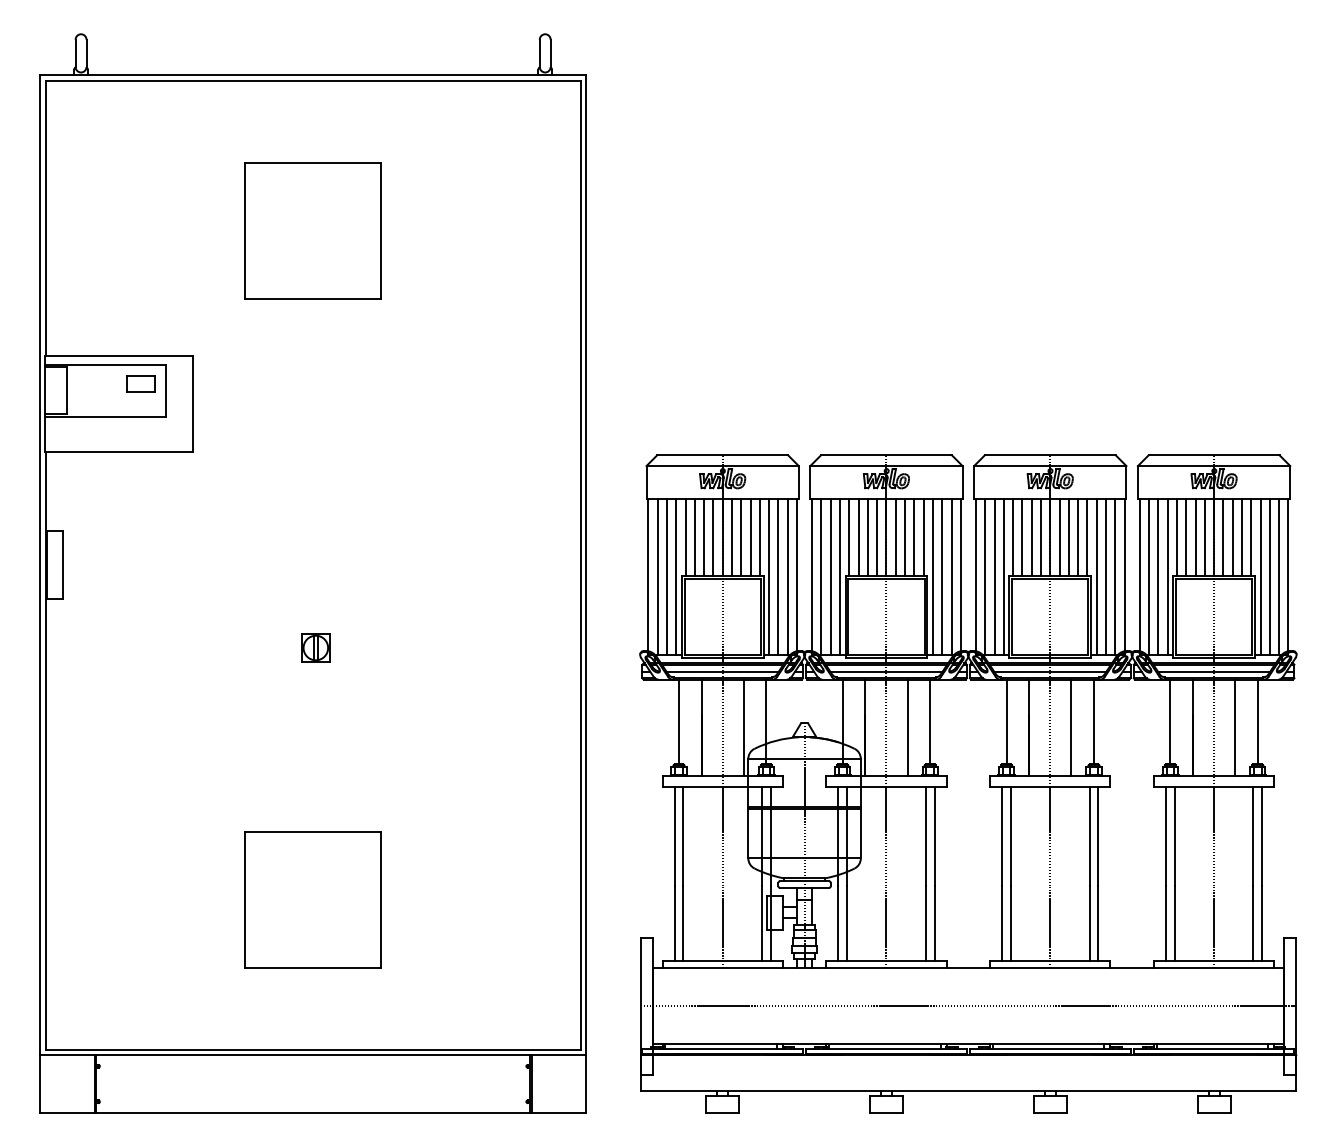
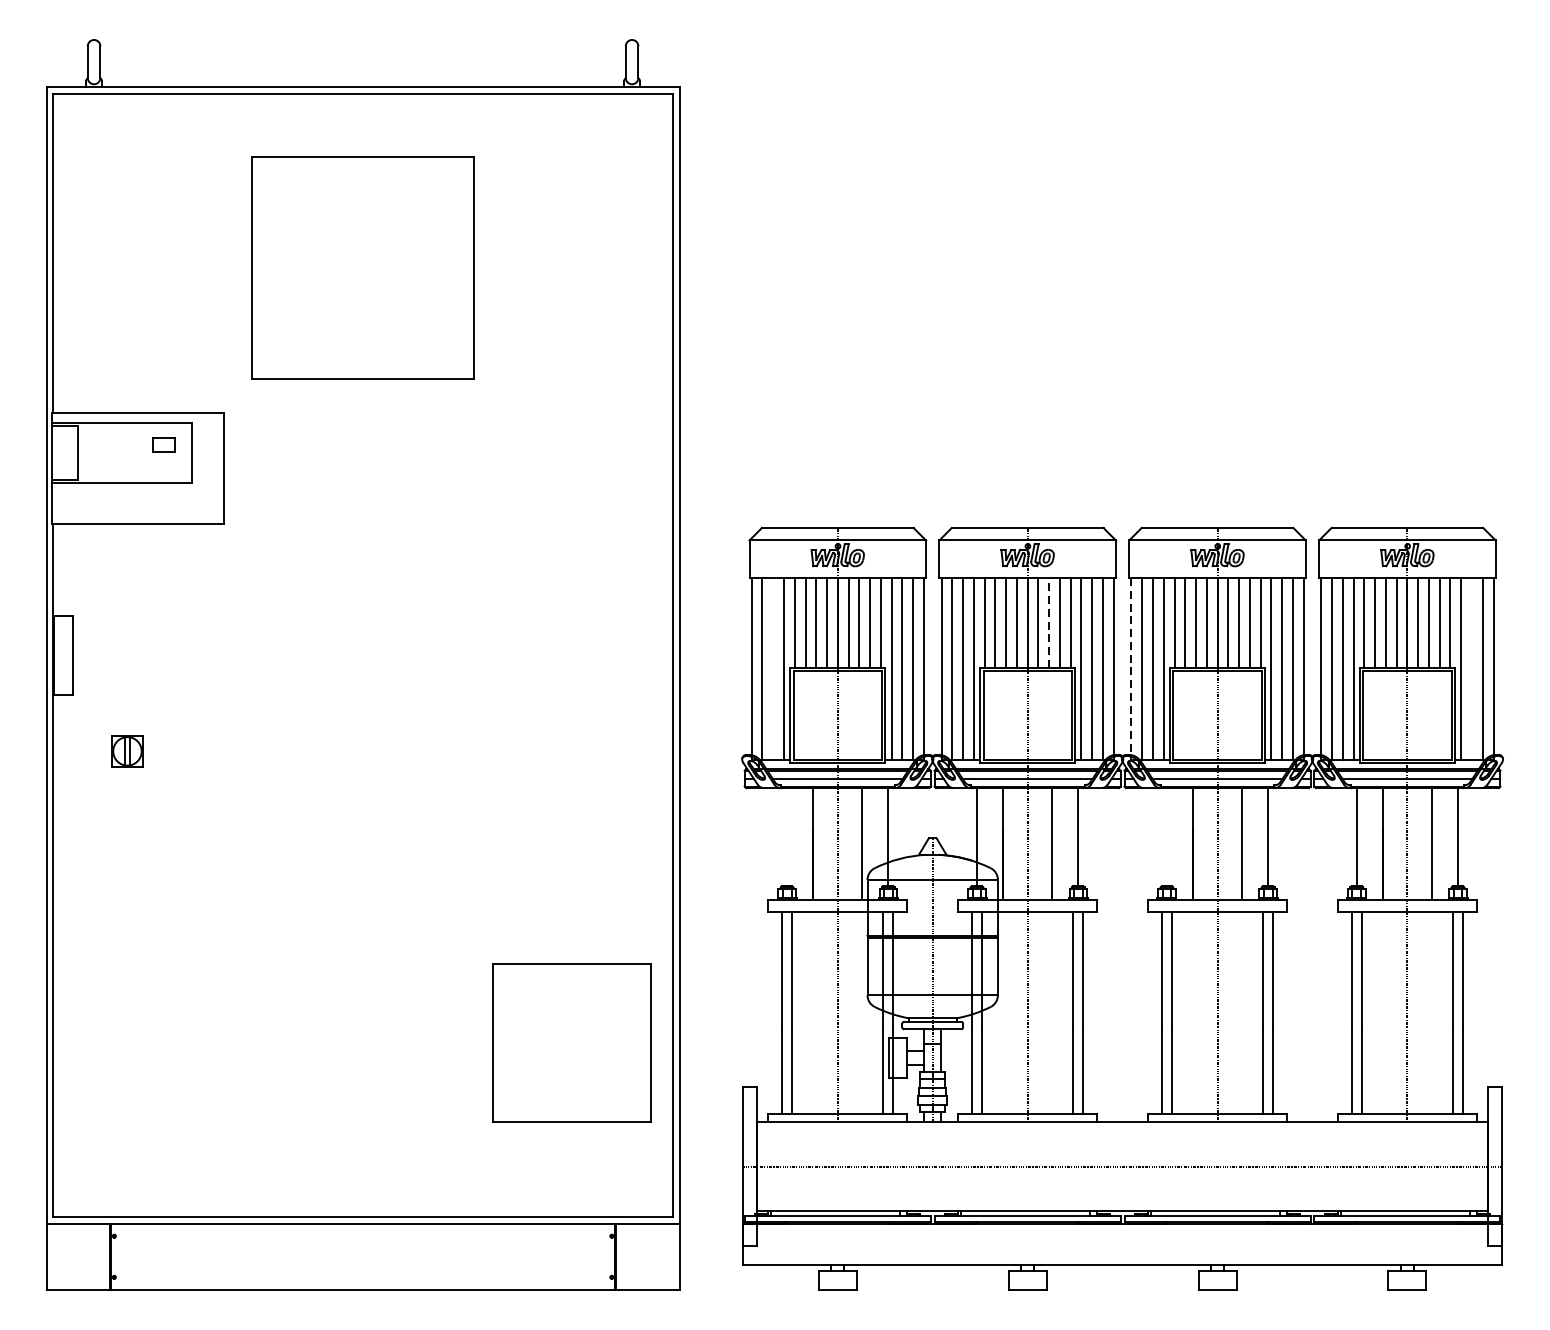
part: (312, 230) -> (362, 267), size x1.4
part: (140, 383) -> (162, 444), size x0.7
line: (905, 537) -> (1049, 623), solid -> dashed
line: (666, 576) -> (772, 668), removed
line: (1269, 576) -> (1471, 668), removed
line: (975, 577) -> (1130, 669), solid -> dashed
part: (315, 647) -> (127, 750), moved
line: (678, 721) -> (786, 836), removed
line: (1006, 721) -> (1166, 836), removed
part: (312, 899) -> (570, 1042), moved

